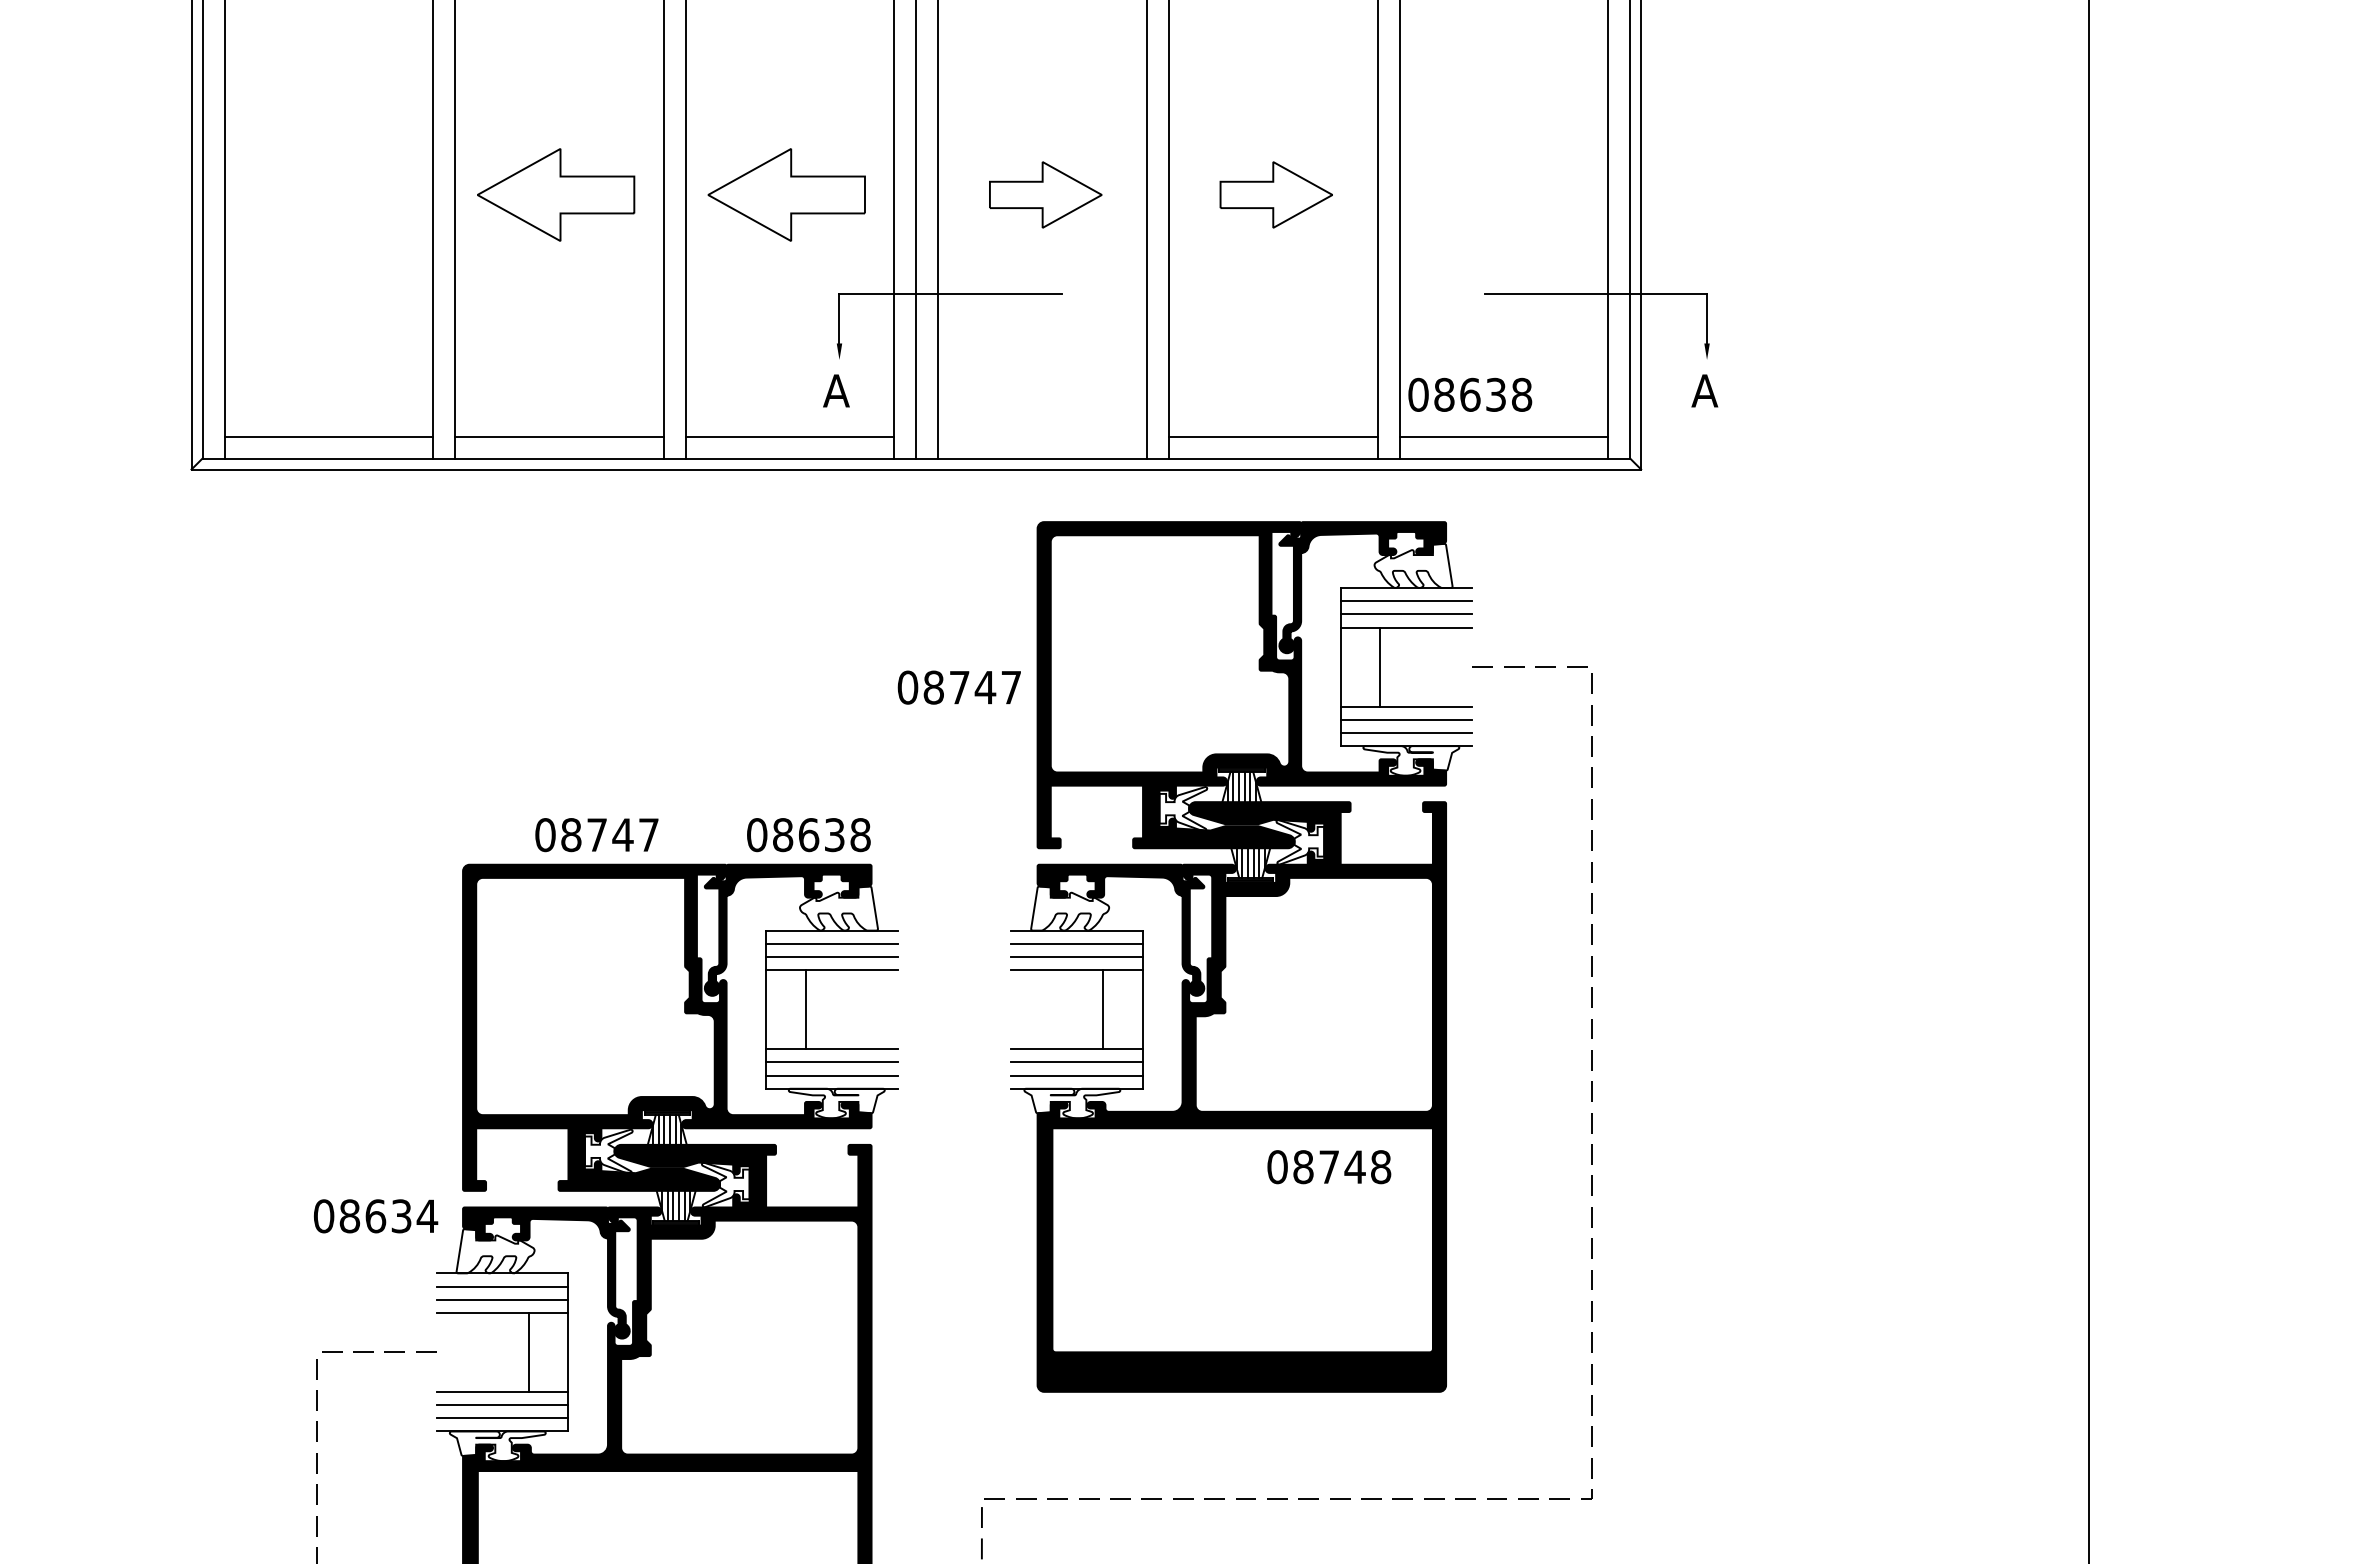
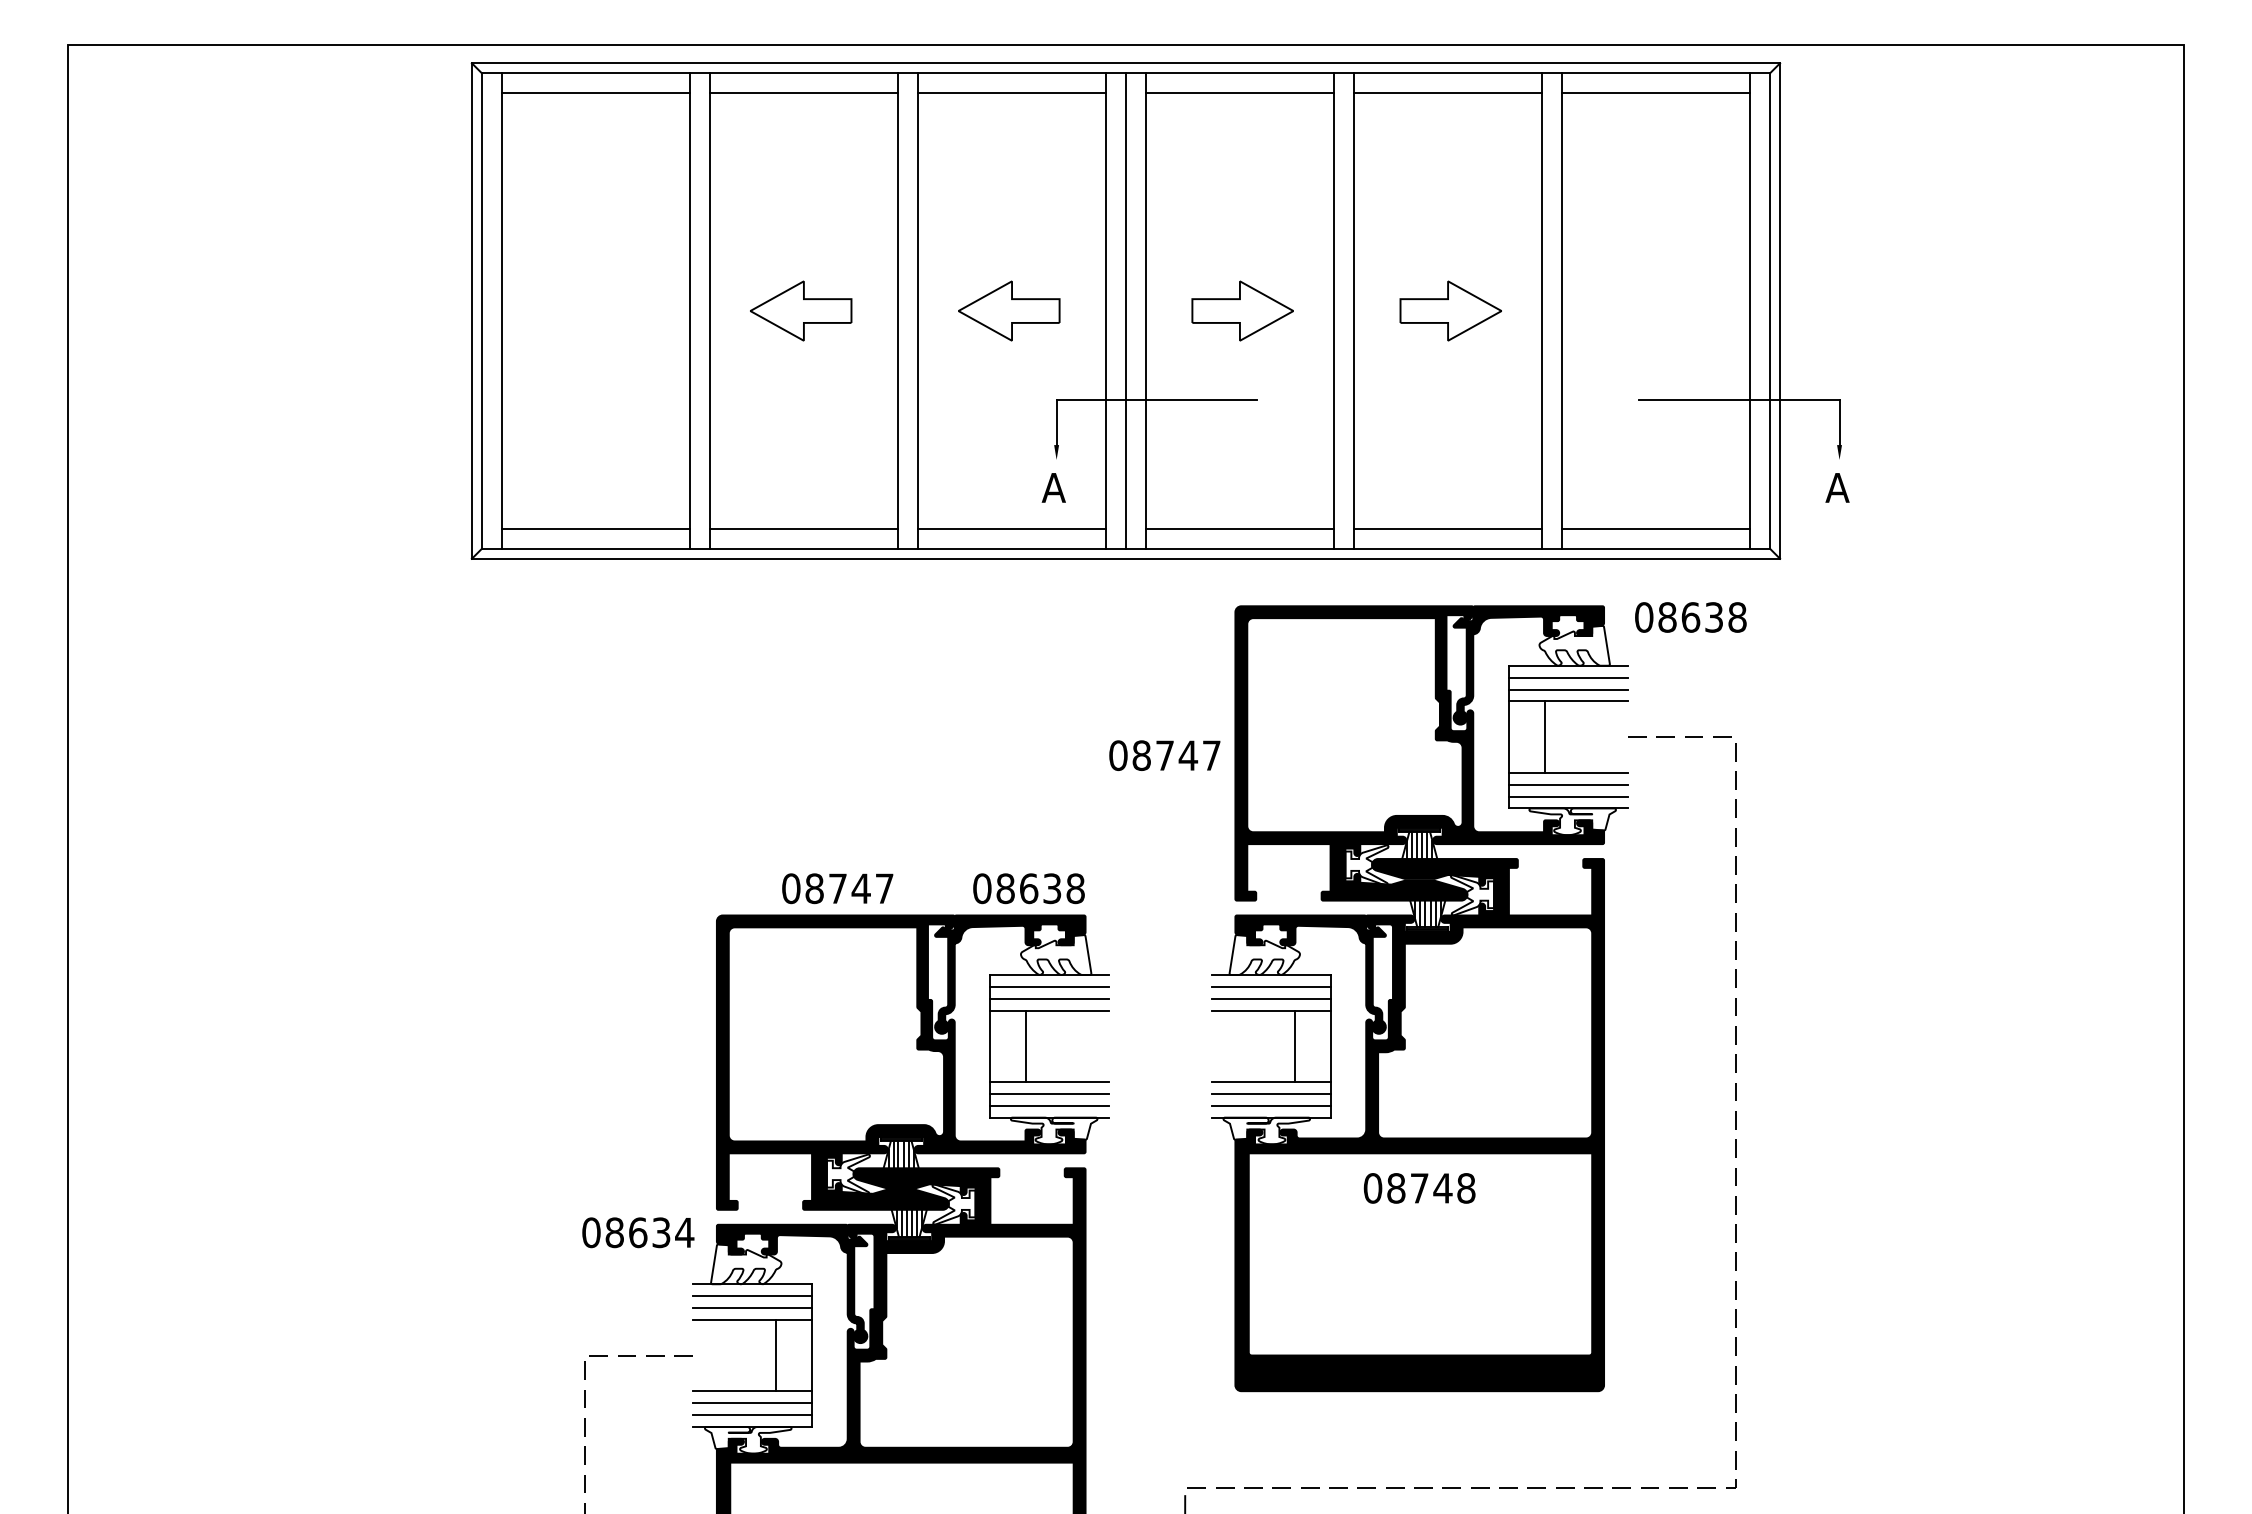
part: (556, 194) -> (801, 310), size x0.71
part: (787, 194) -> (1009, 310), size x0.71
text: (1469, 394) -> (1690, 617), moved
line: (1042, 437) -> (1239, 529), added
text: (1329, 1167) -> (1419, 1188), moved

